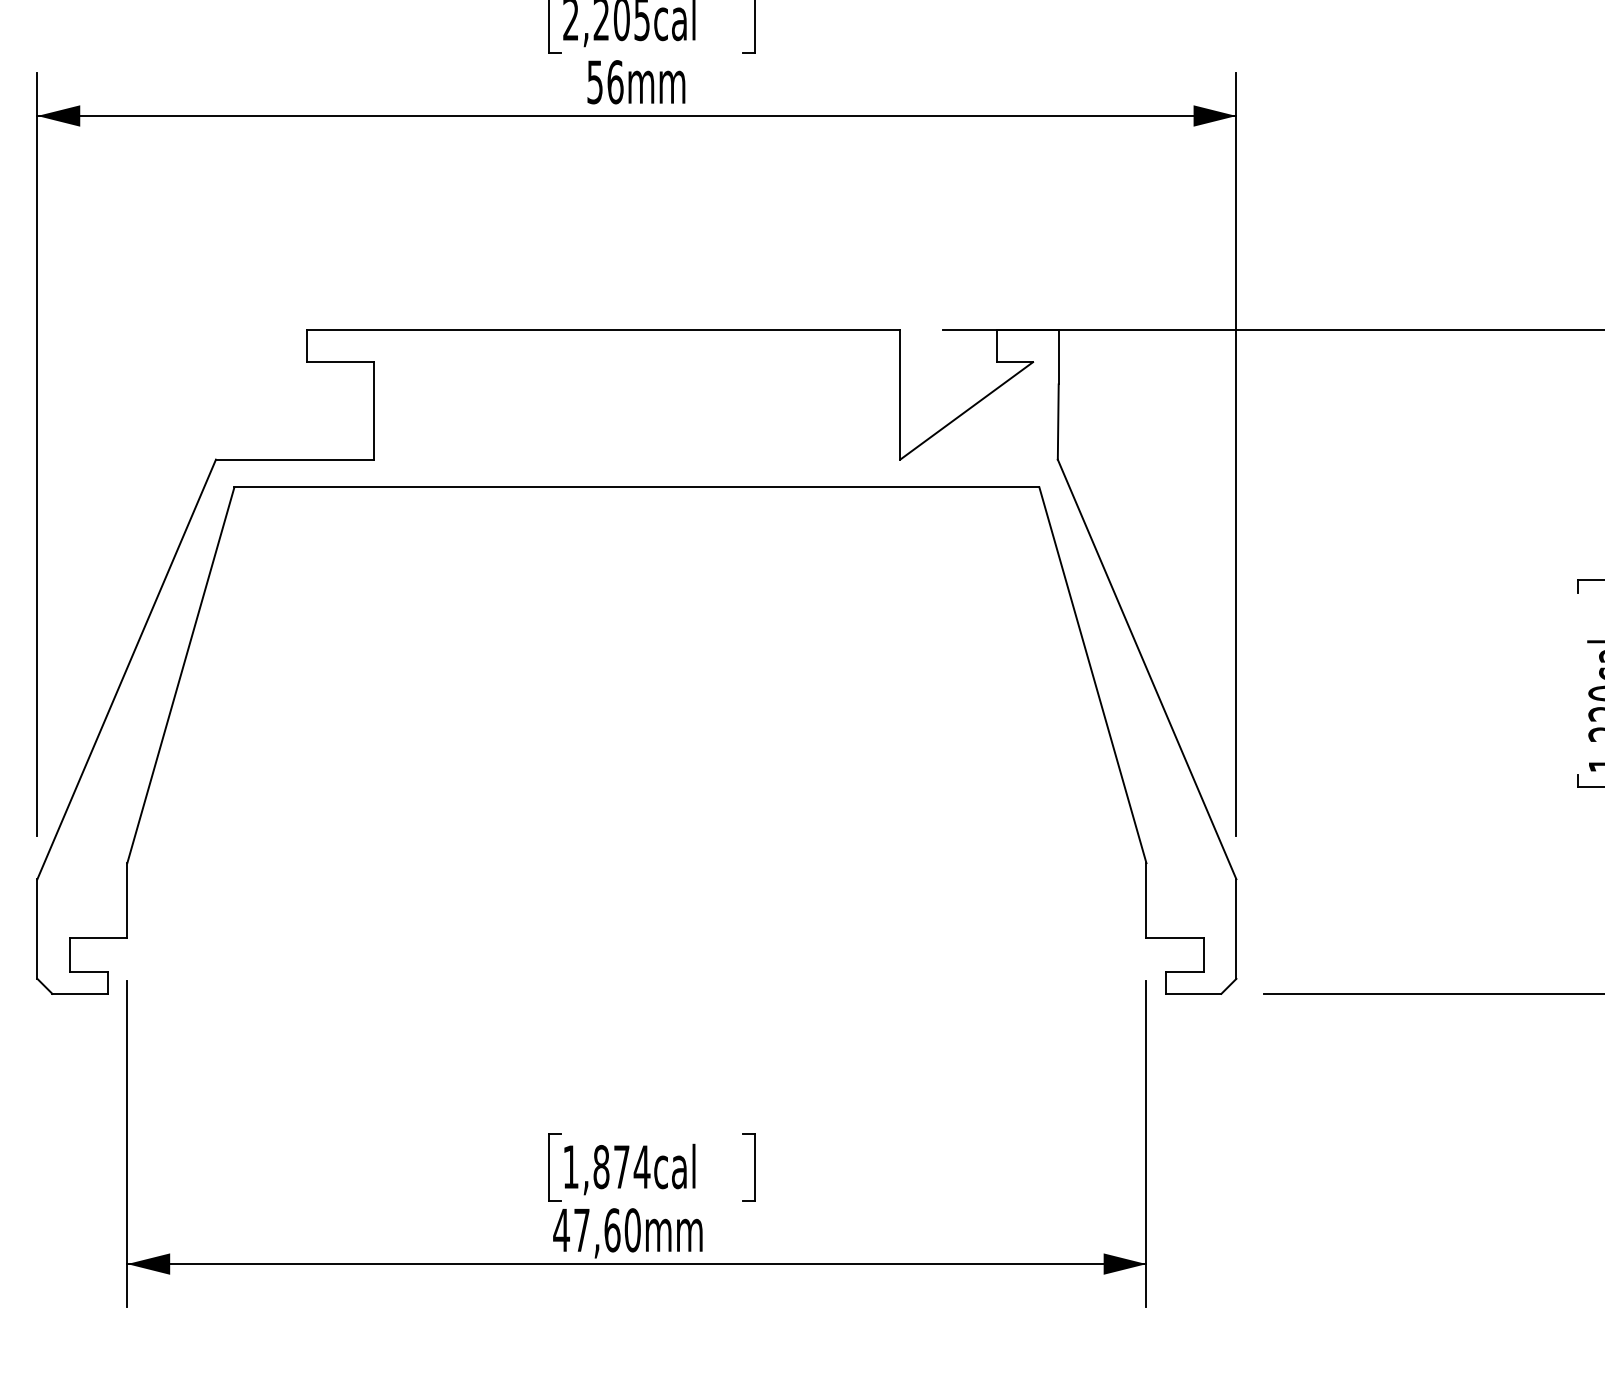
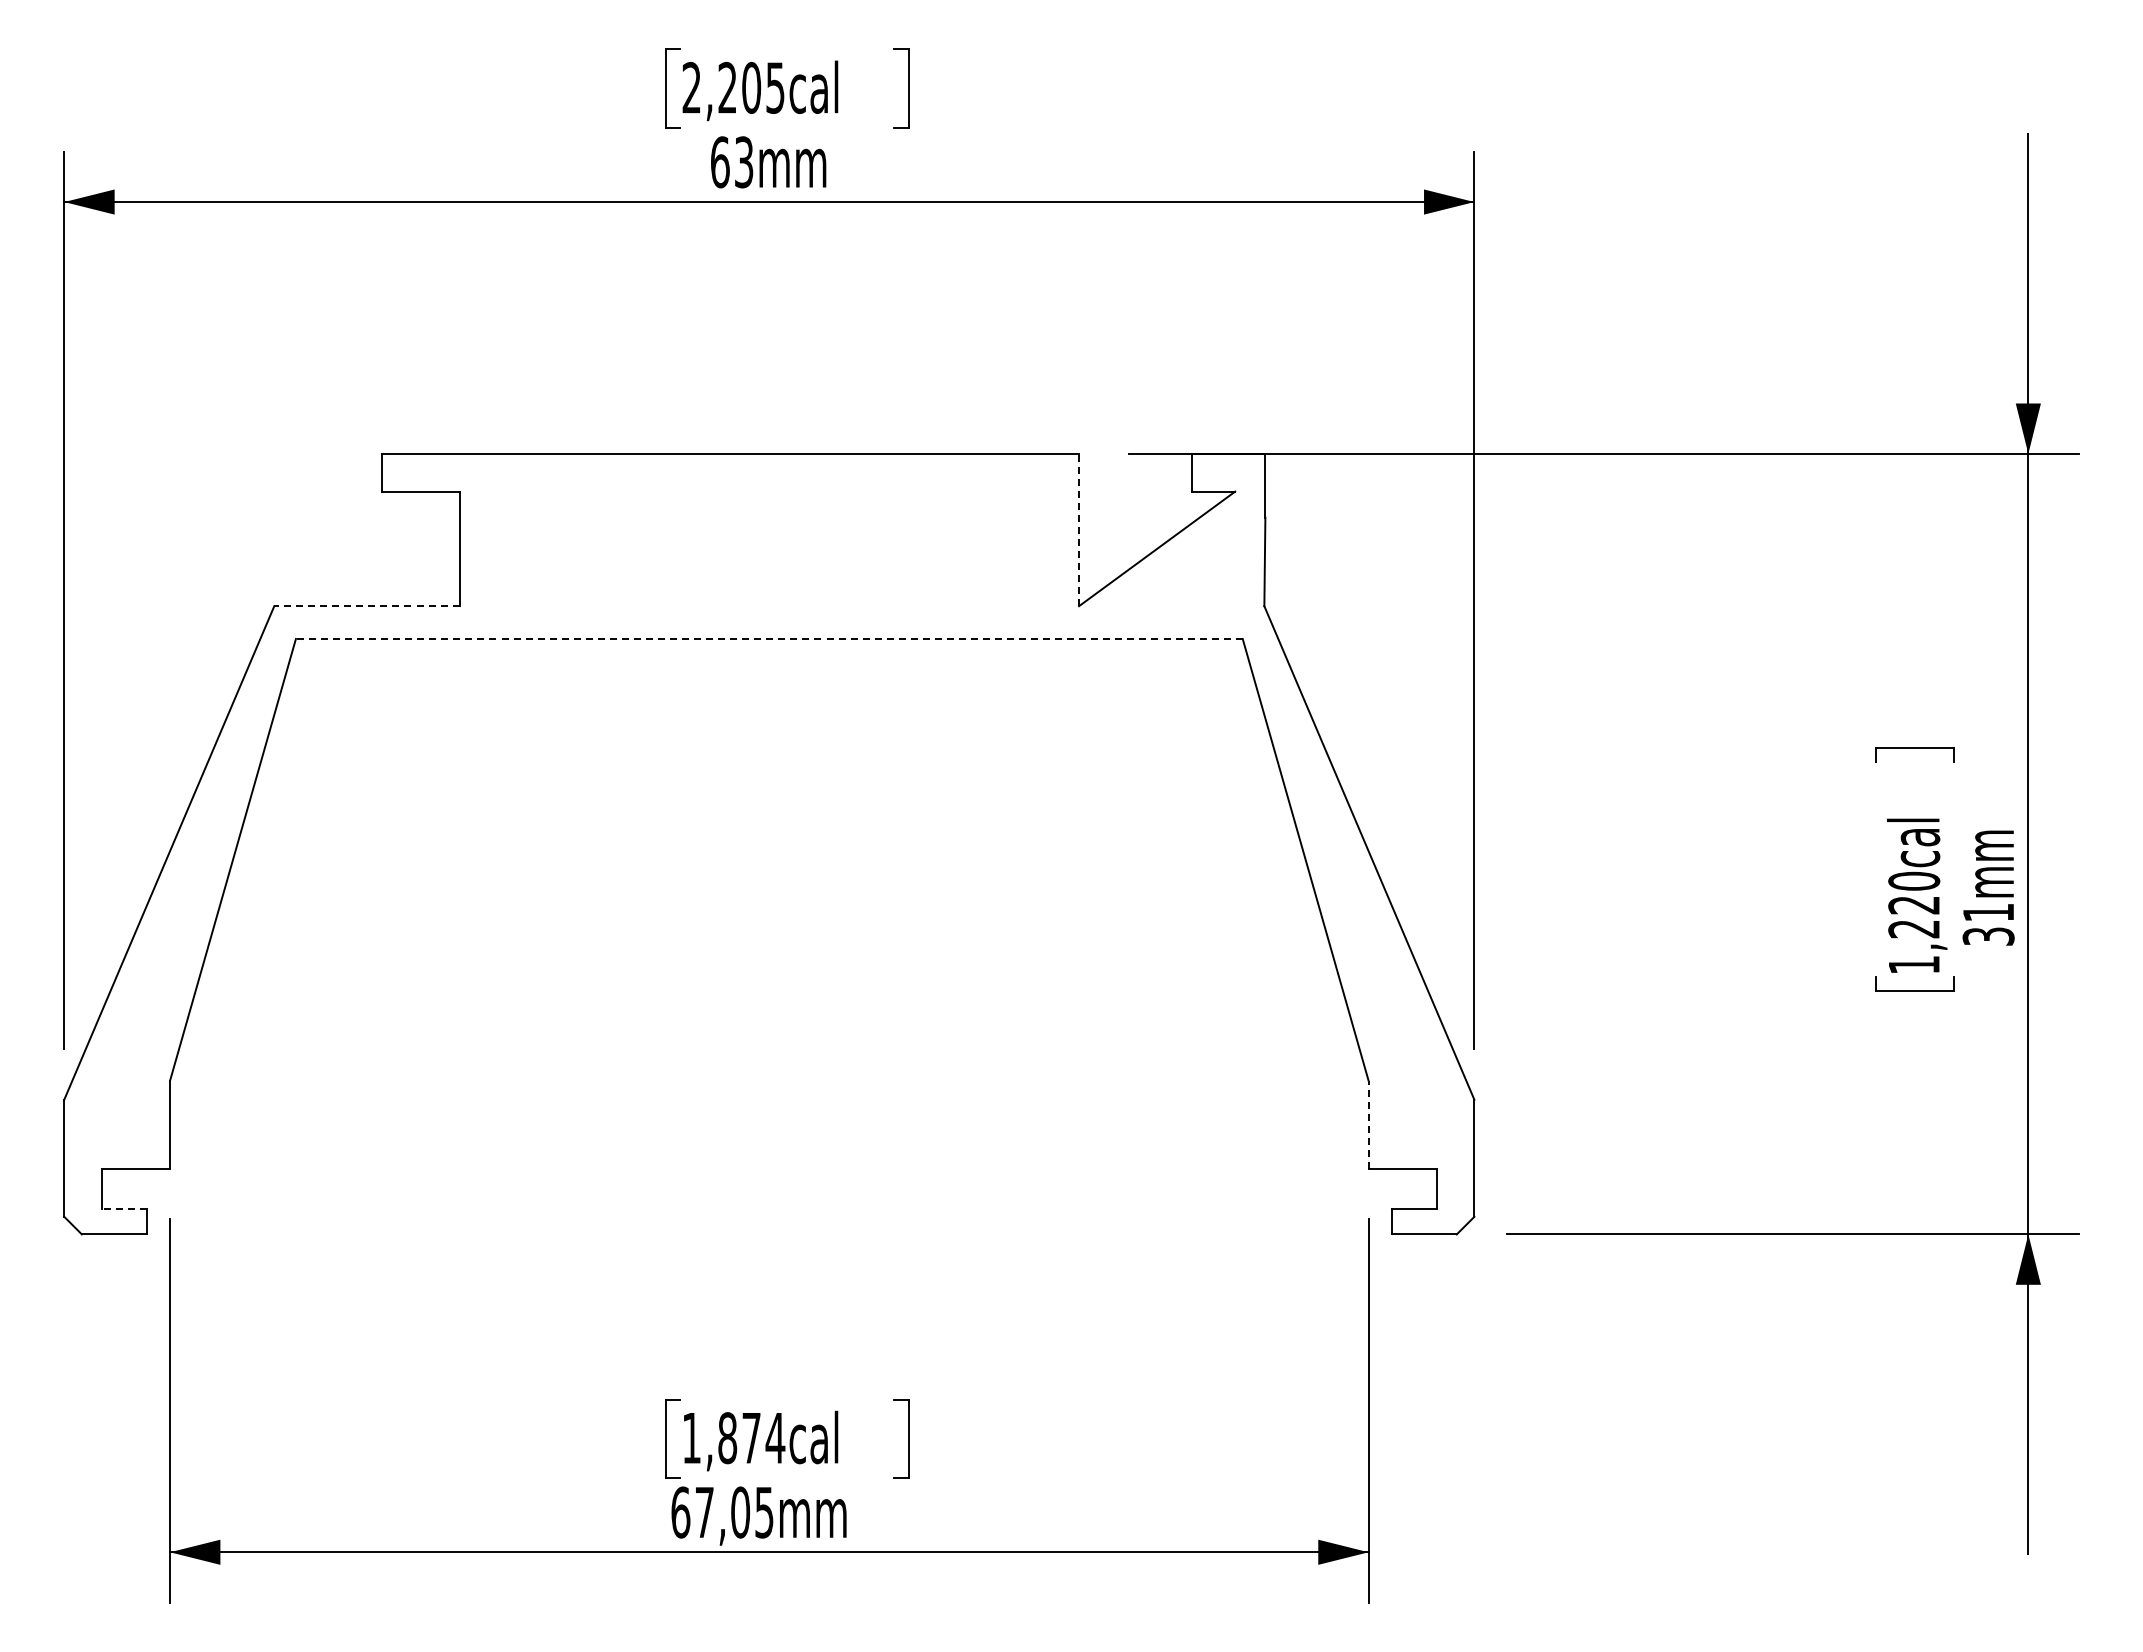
text: (605, 82) -> (732, 162), 56mm -> 63mm
line: (900, 394) -> (1079, 529), solid -> dashed
line: (294, 459) -> (366, 606), solid -> dashed
line: (636, 487) -> (768, 638), solid -> dashed
line: (1146, 900) -> (1368, 1124), solid -> dashed
line: (87, 972) -> (123, 1209), solid -> dashed
text: (596, 1230) -> (721, 1512), 47,60mm -> 67,05mm

